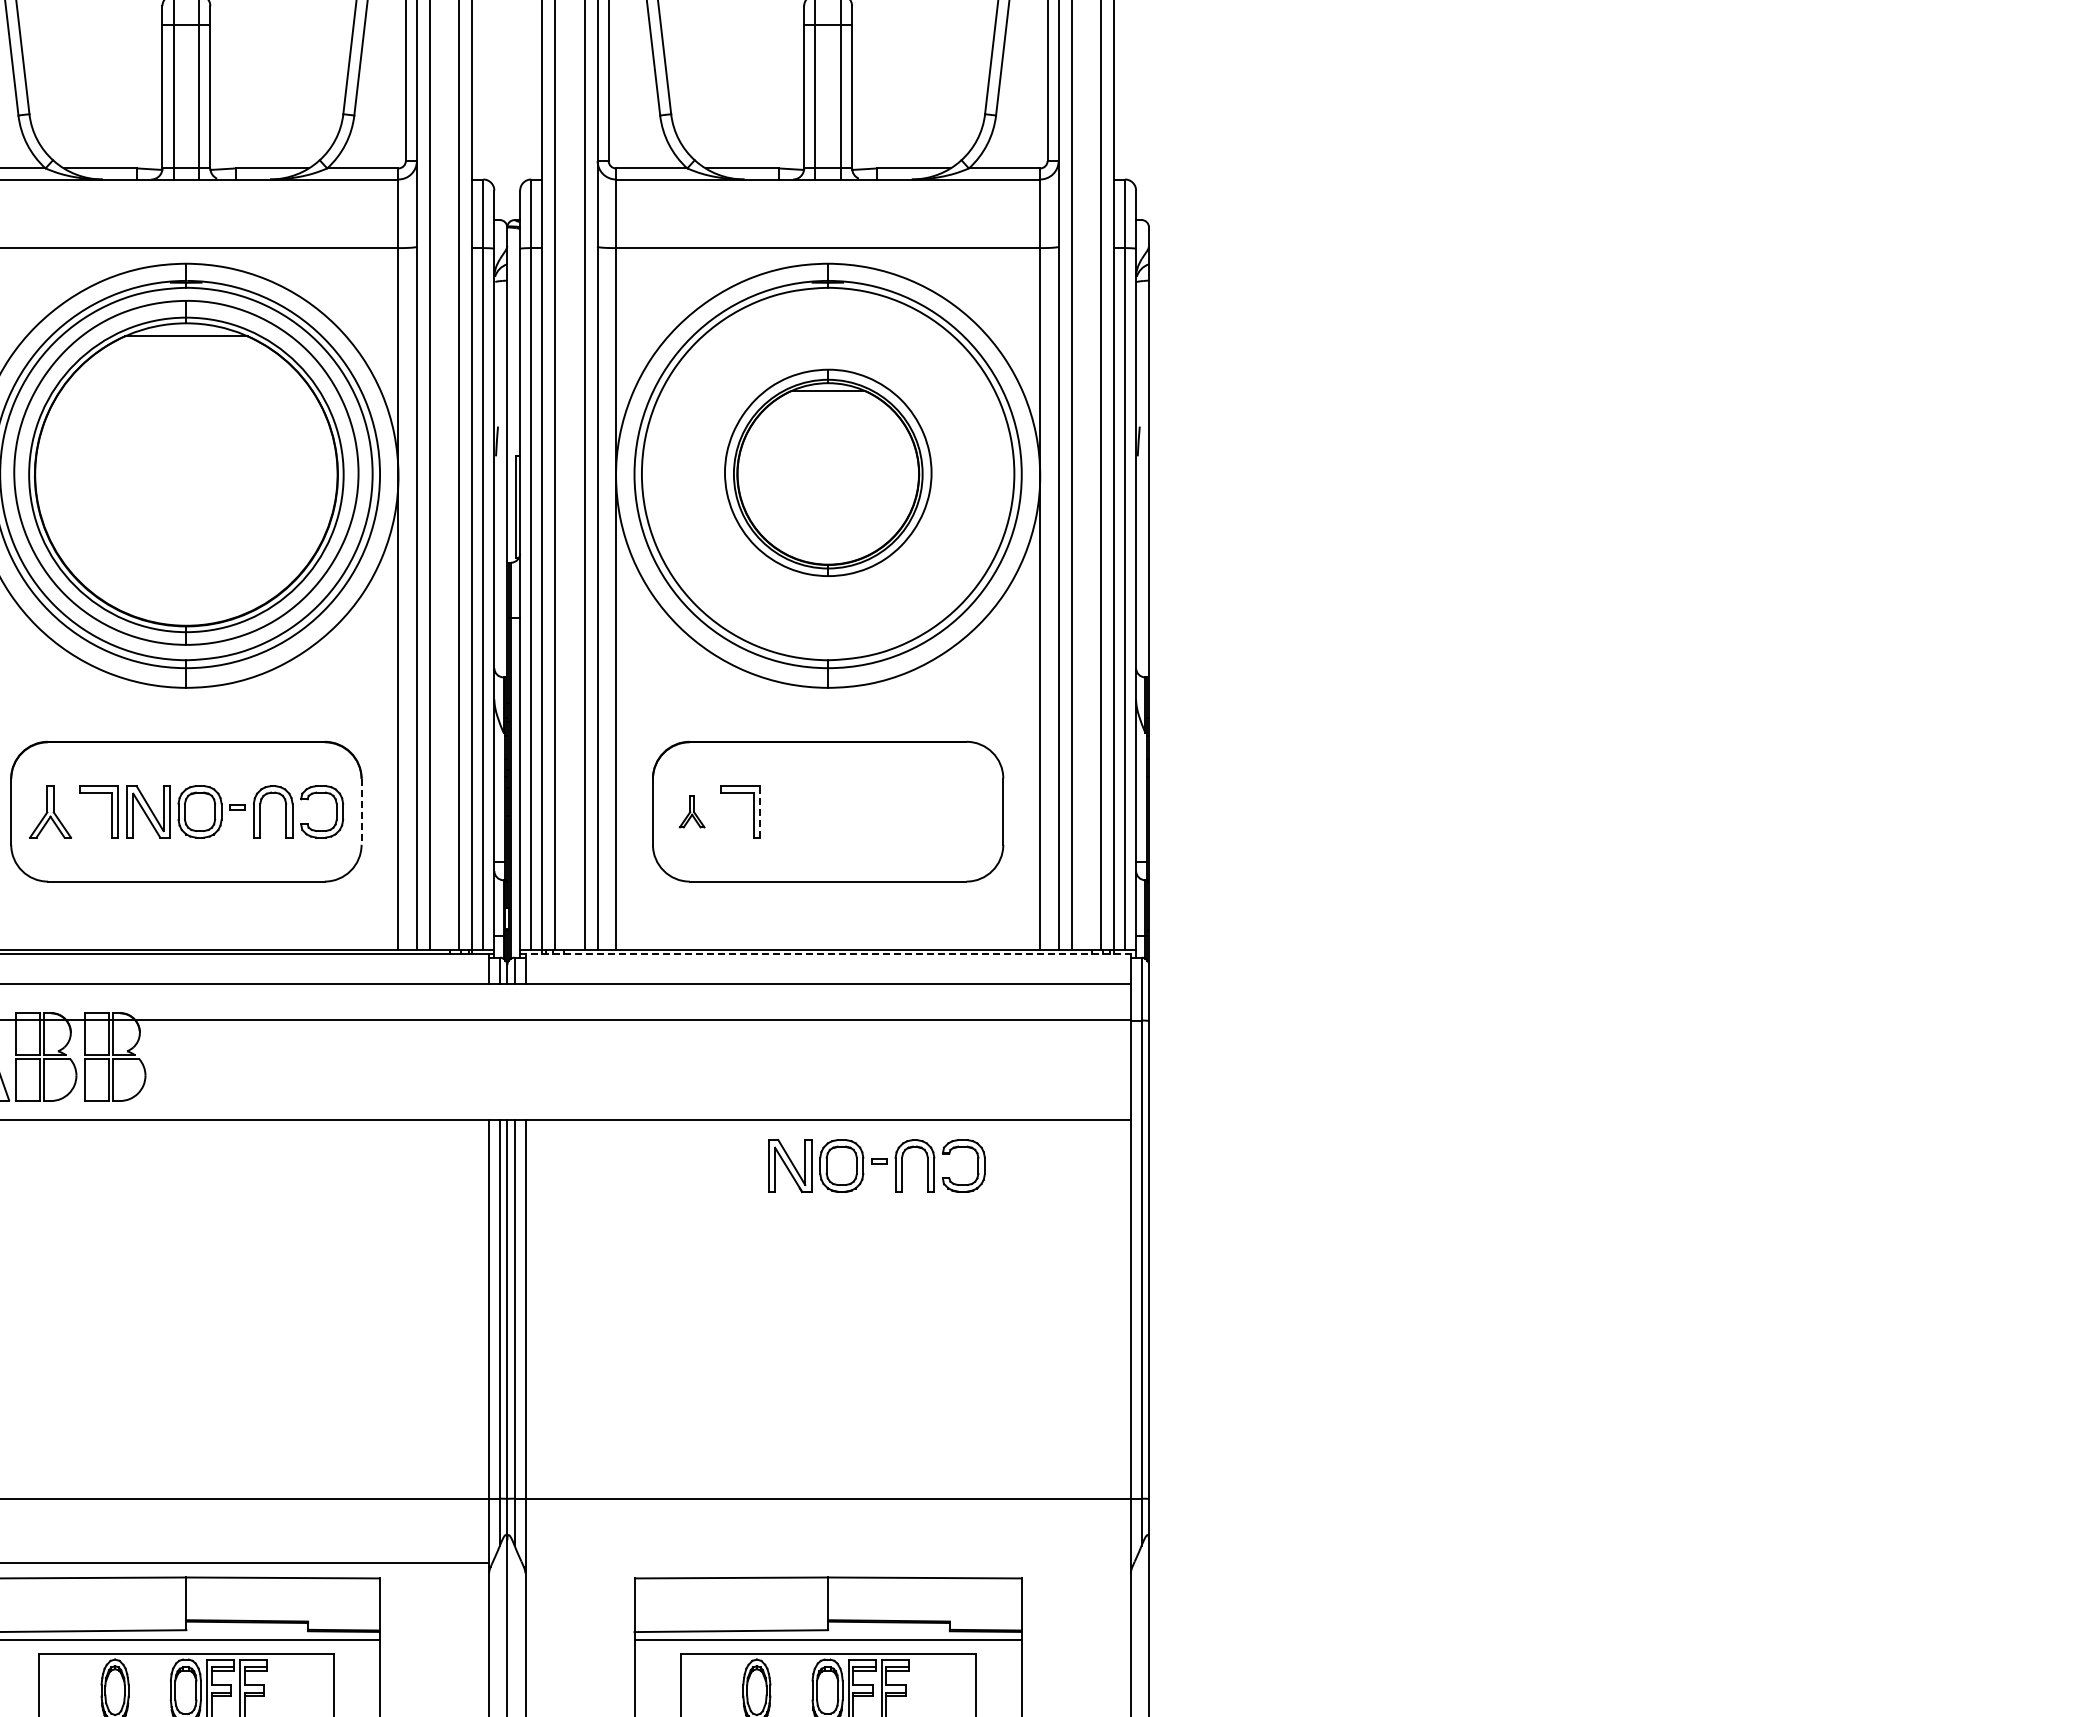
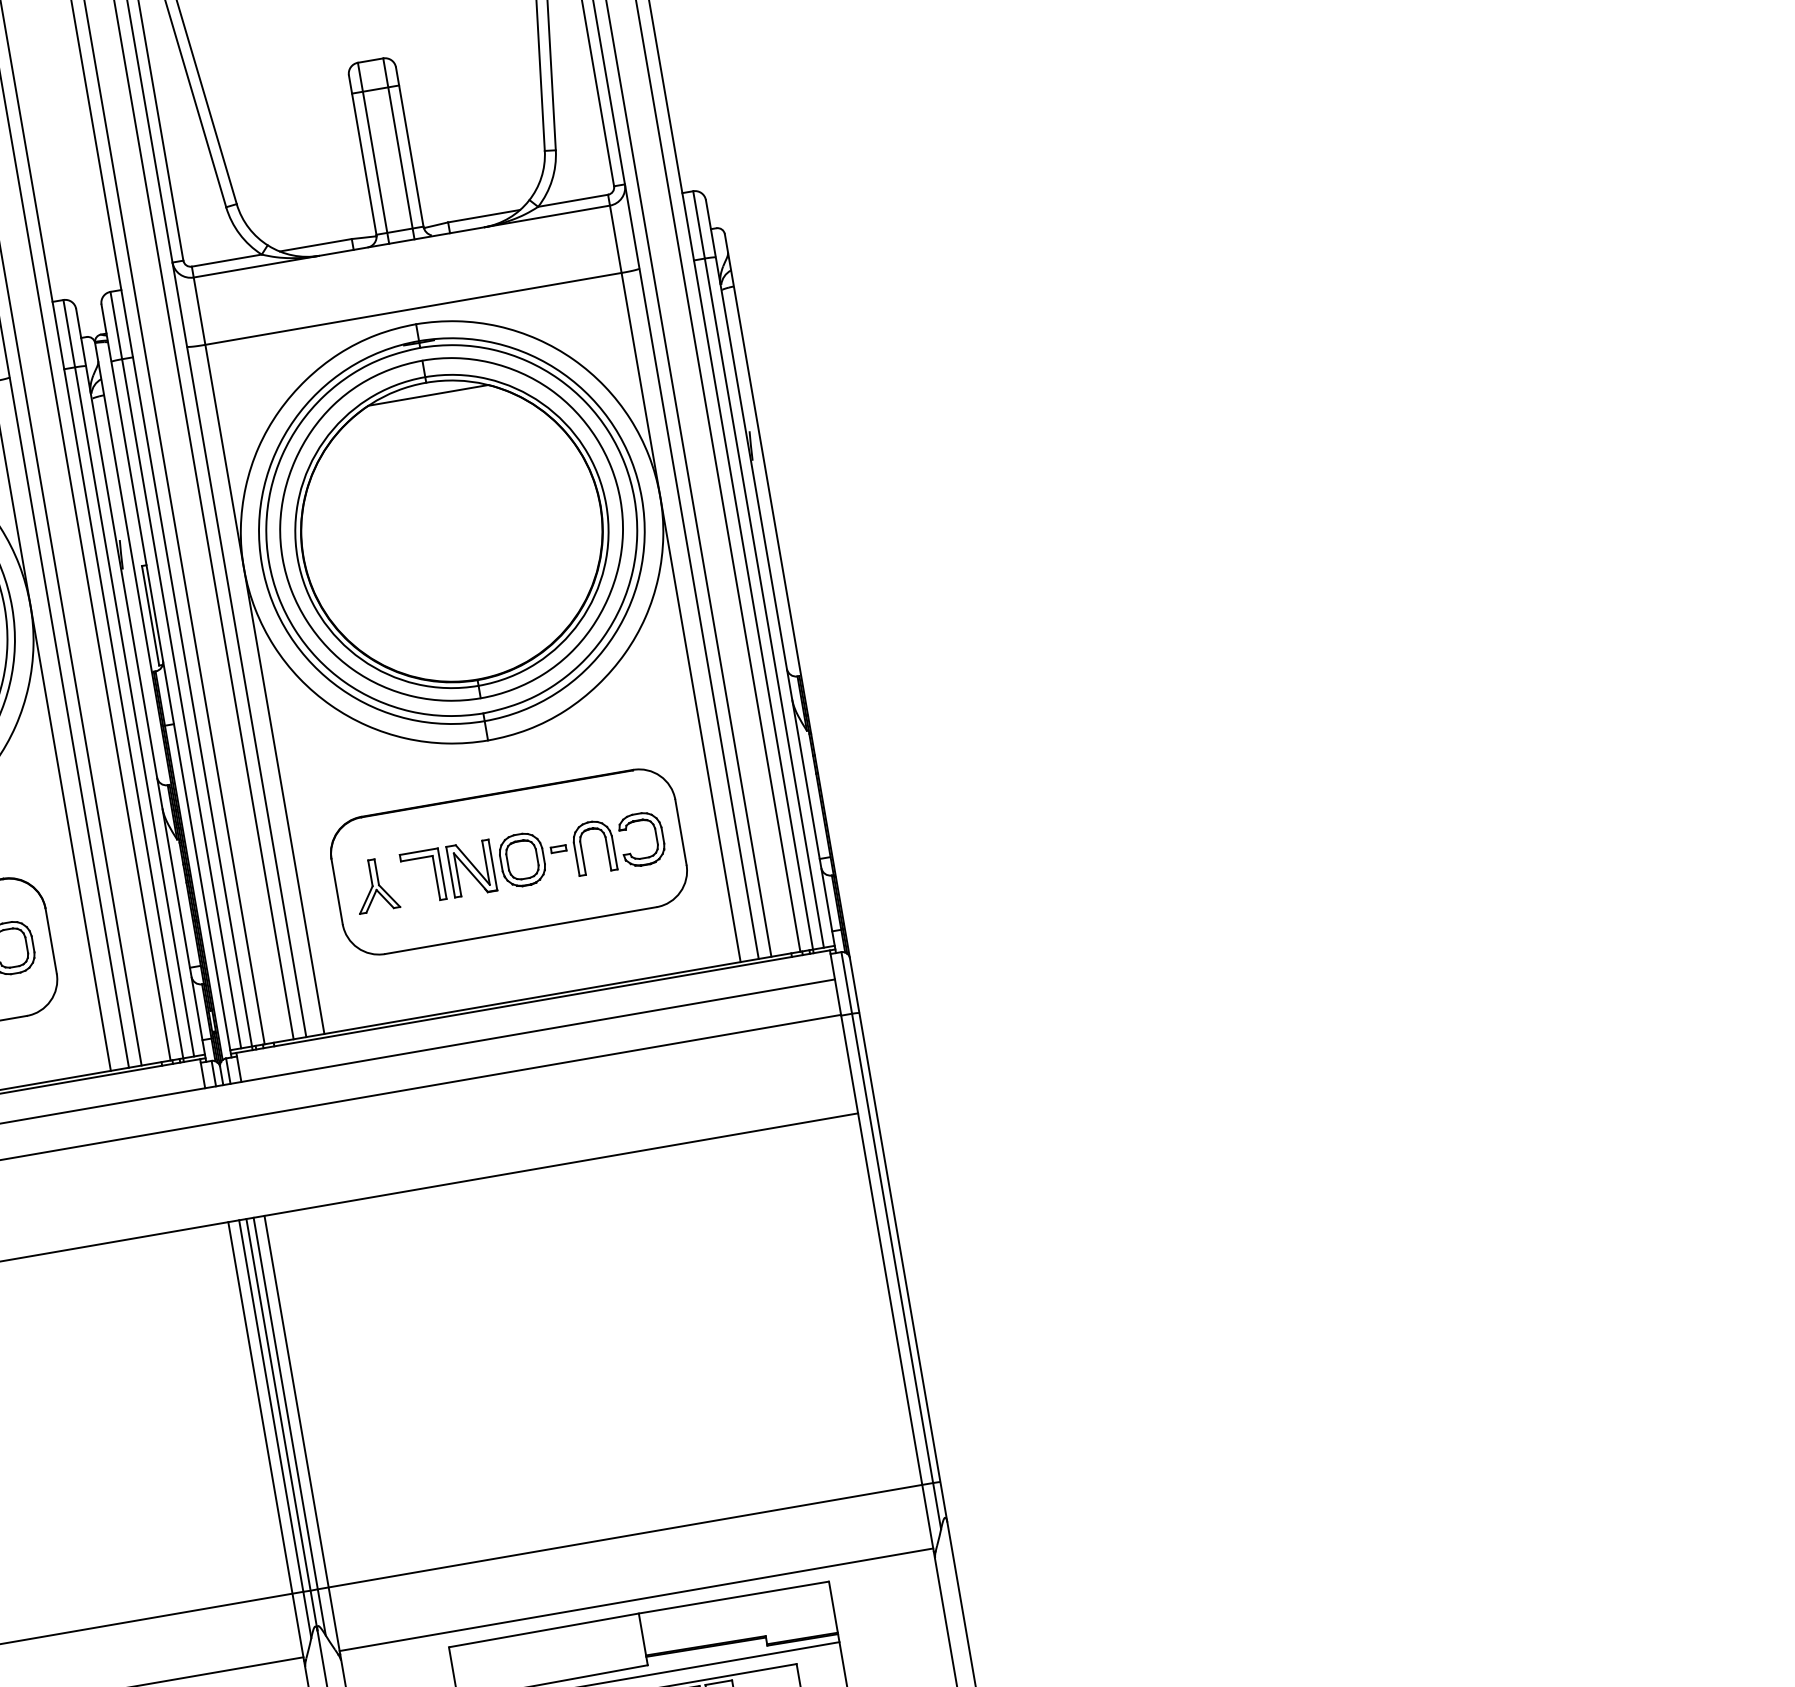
part: (828, 472) -> (451, 529), size x1.67
part: (691, 811) -> (374, 884), size x1.67
line: (760, 811) -> (442, 873), dashed -> solid
line: (361, 812) -> (51, 941), dashed -> solid
line: (828, 954) -> (533, 1002), dashed -> solid
part: (876, 1165) -> (556, 853), moved
line: (827, 1563) -> (635, 1599), added

